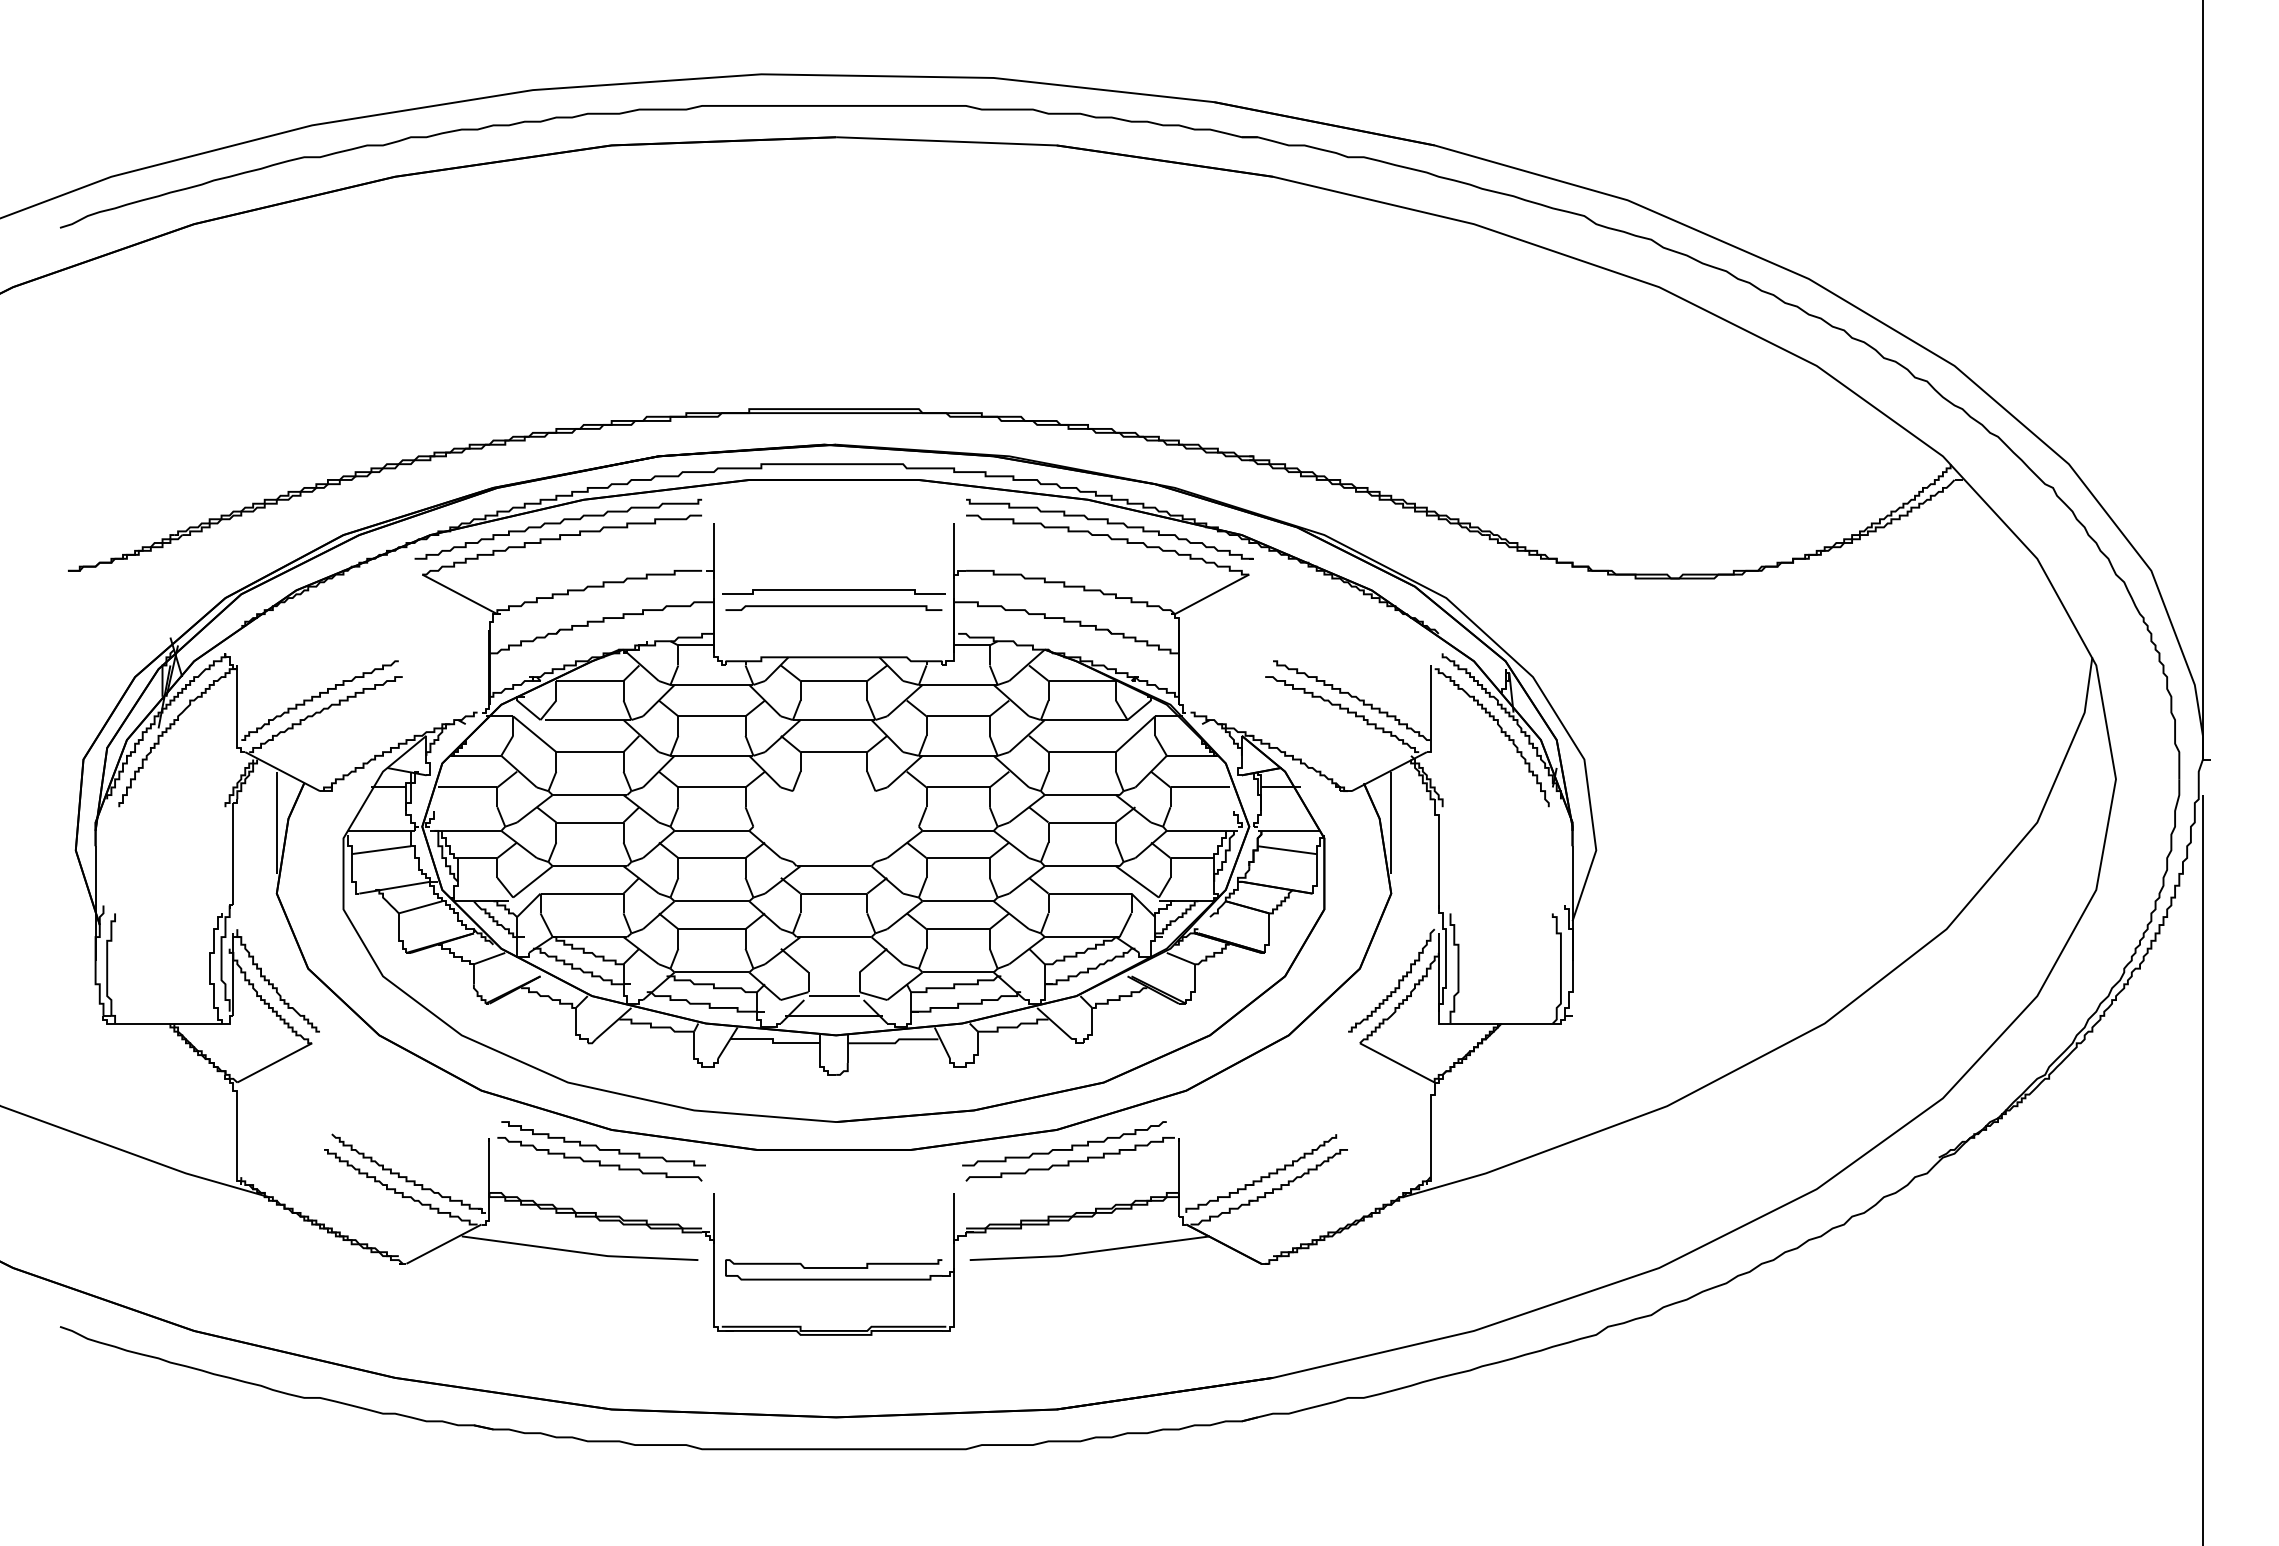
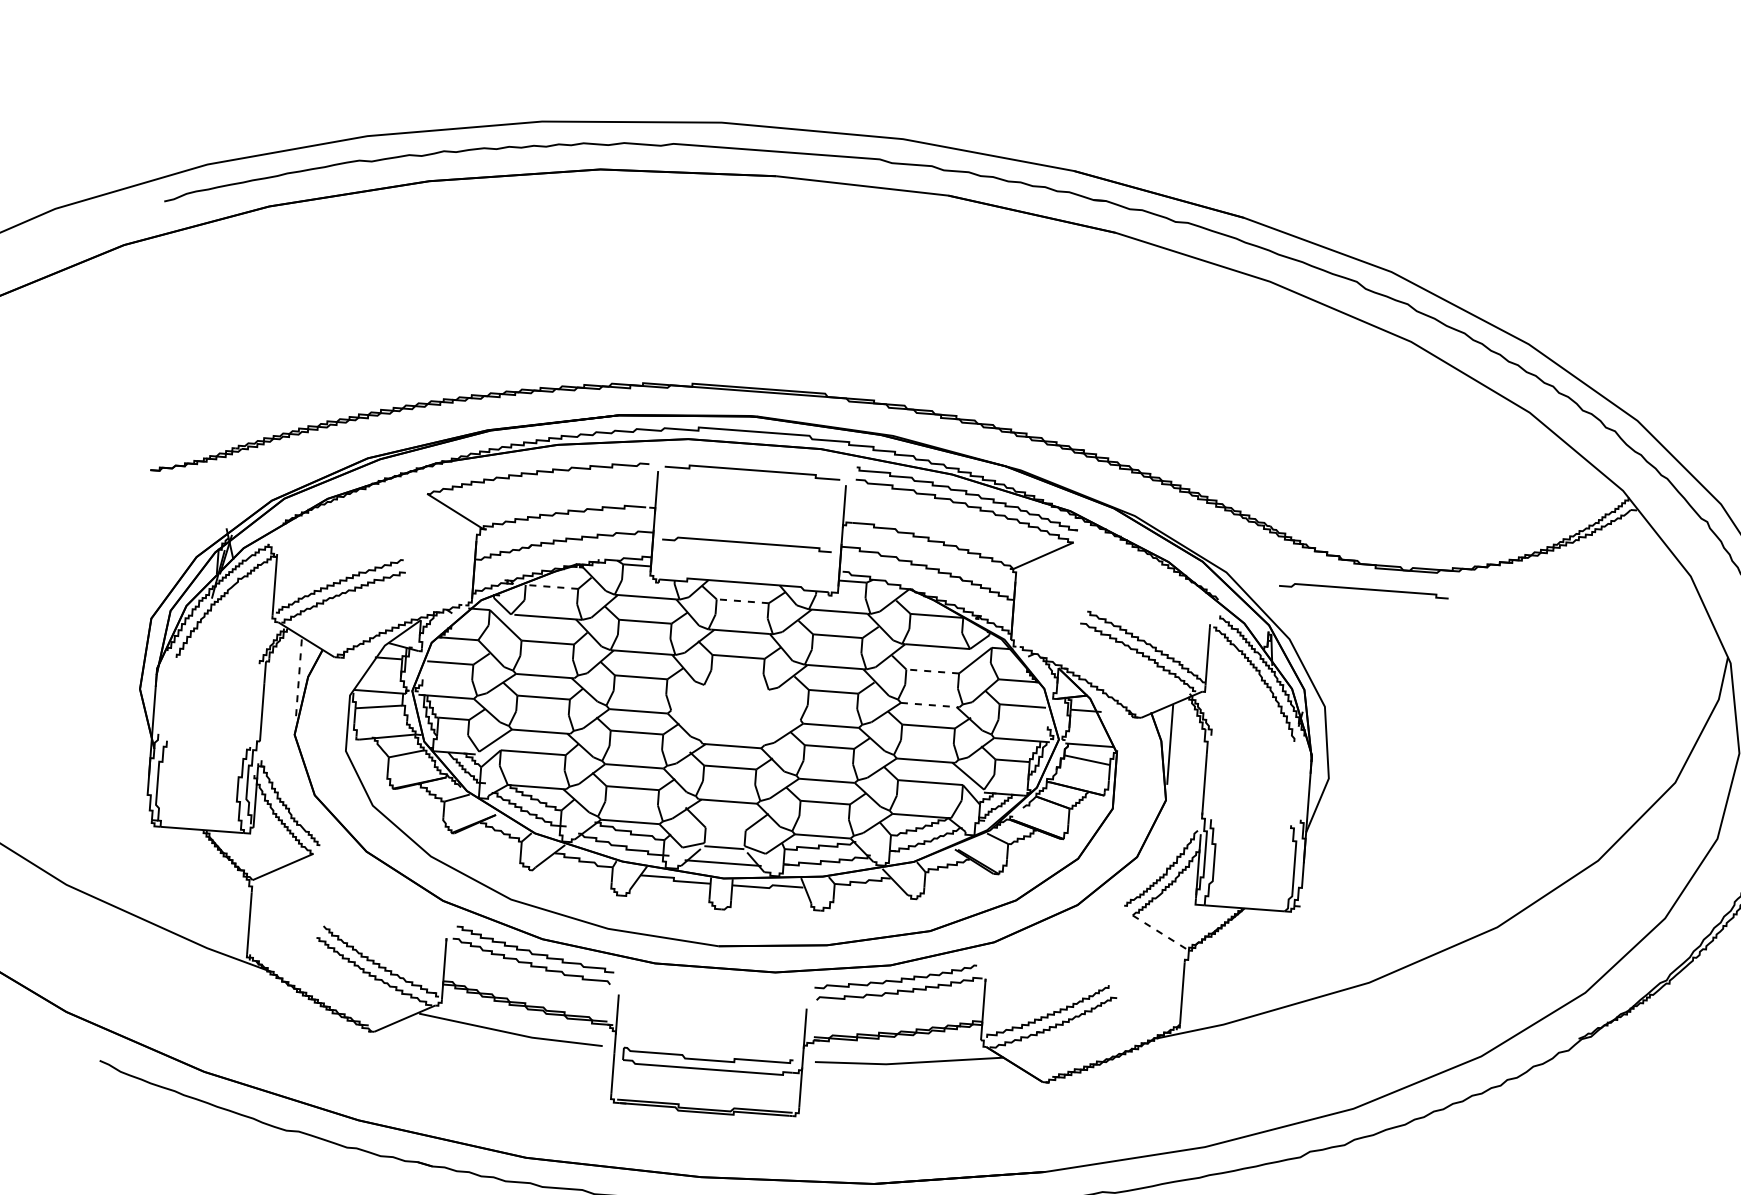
curve: (557, 524) -> (535, 462), removed
curve: (833, 590) -> (752, 470), moved
curve: (1622, 607) -> (1363, 590), added
line: (589, 681) -> (551, 587), solid -> dashed
line: (833, 681) -> (742, 601), solid -> dashed
line: (1082, 752) -> (932, 671), solid -> dashed
line: (1082, 795) -> (930, 705), solid -> dashed
line: (276, 823) -> (298, 679), solid -> dashed
line: (1397, 1063) -> (1160, 933), solid -> dashed

